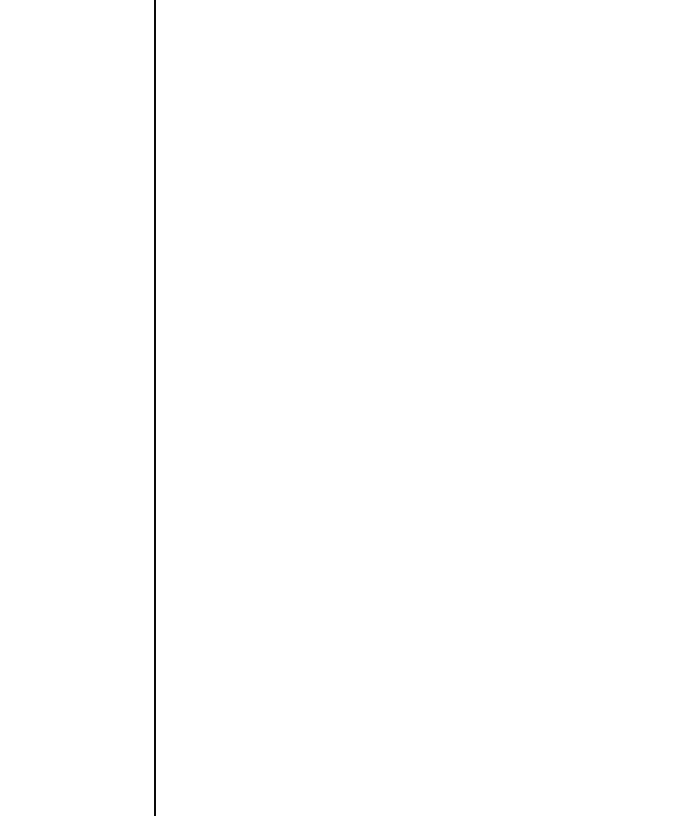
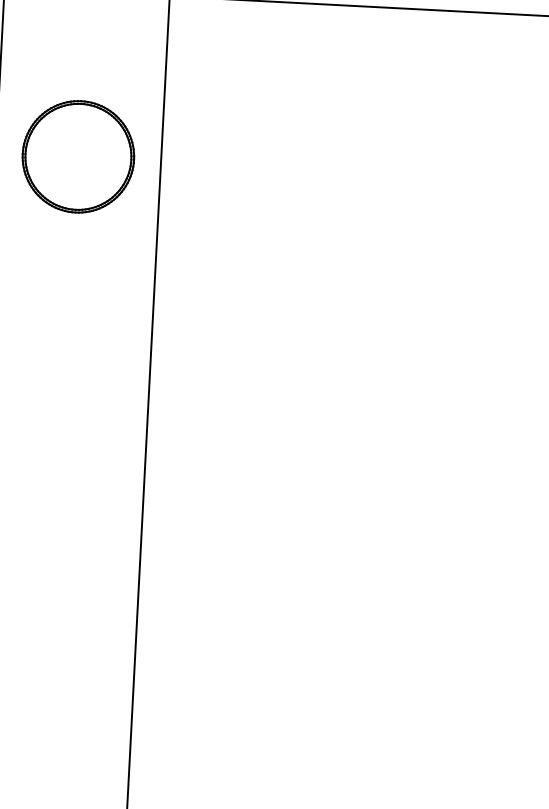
part: (71, 126) -> (77, 156), added

